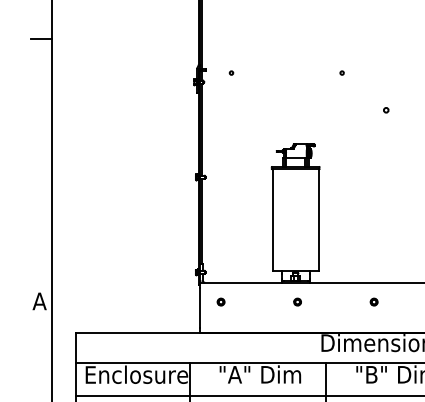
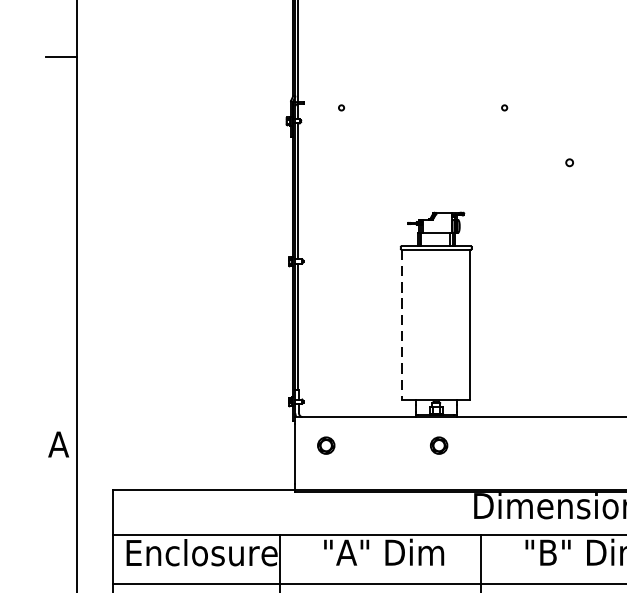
line: (272, 220) -> (401, 325), solid -> dashed
part: (220, 301) -> (325, 444), size x1.6
part: (297, 301) -> (438, 444), size x1.6
part: (373, 301) -> (550, 444), removed

